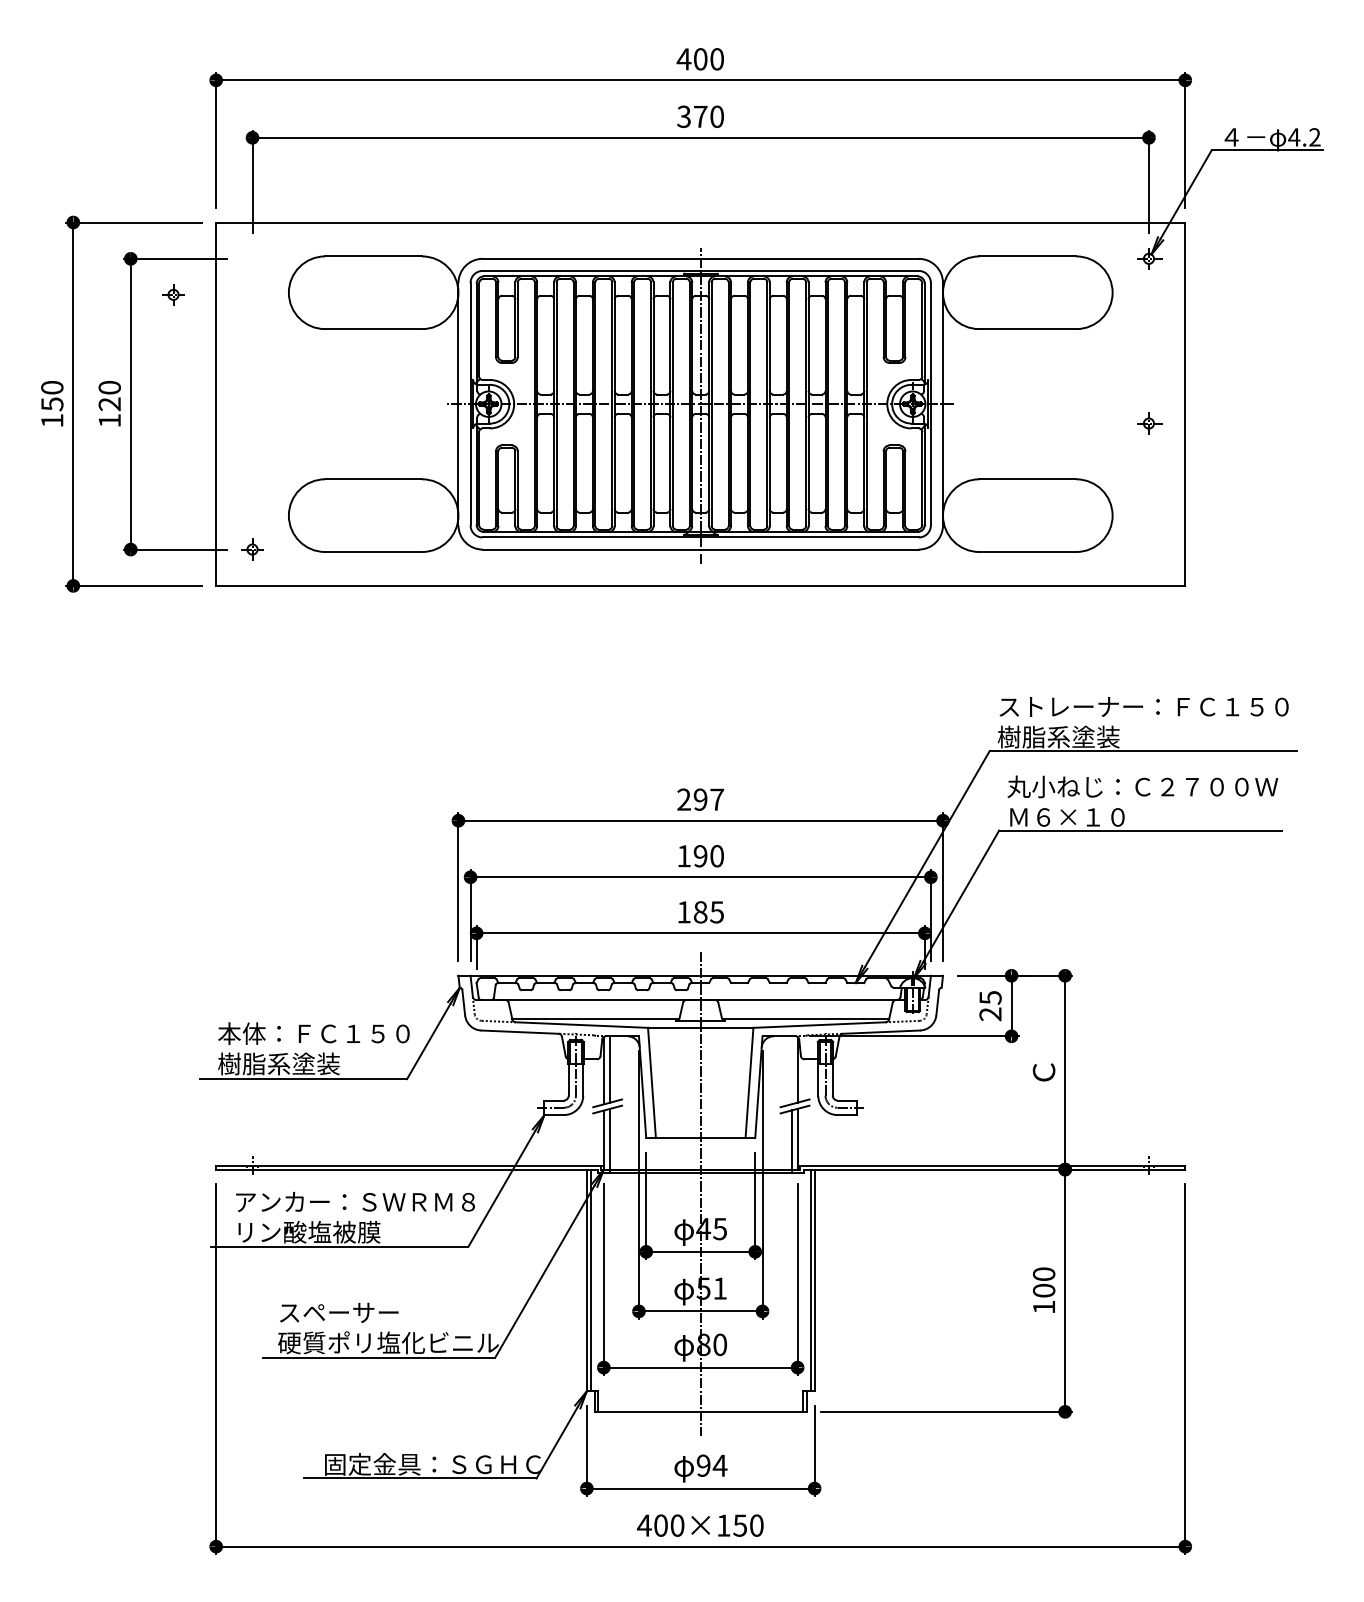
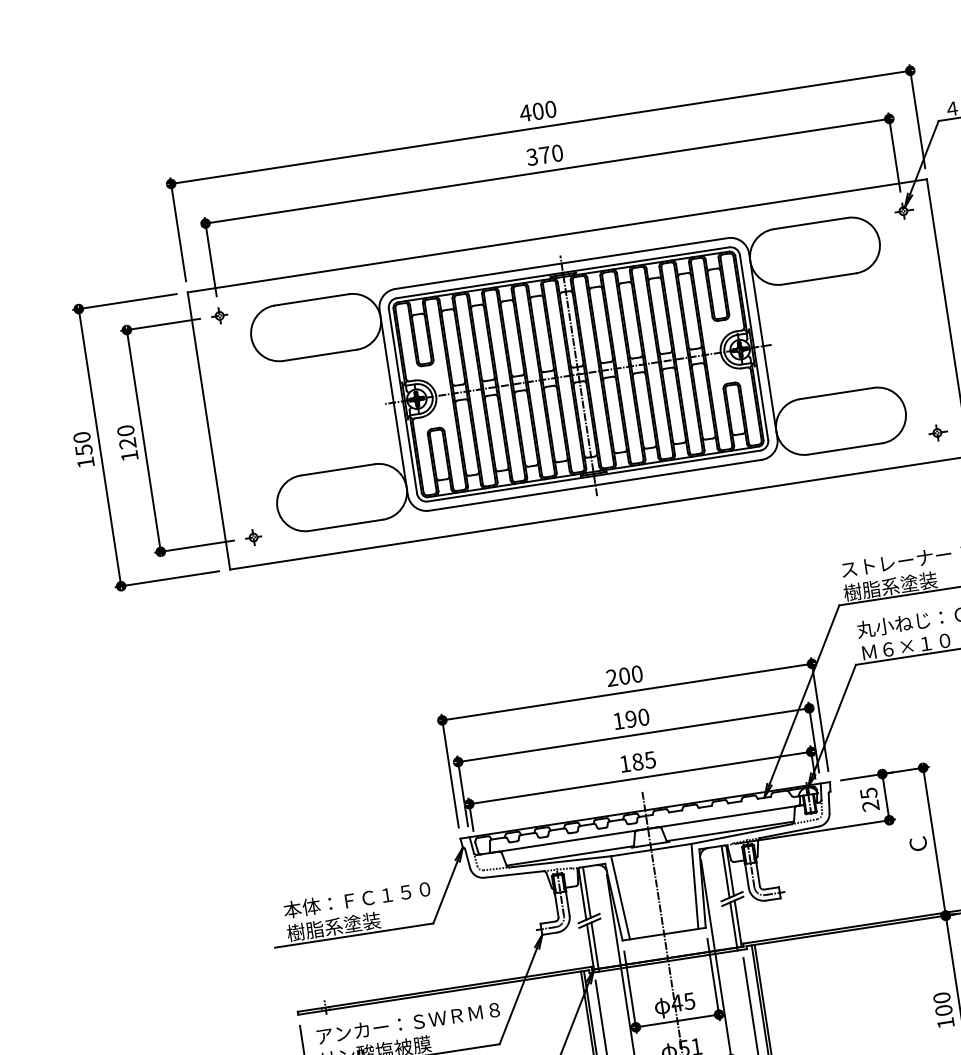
part: (173, 294) -> (219, 315), moved
part: (1149, 423) -> (937, 432), moved
text: (708, 799) -> (630, 675), 297 -> 200
line: (791, 1070) -> (725, 872), added

